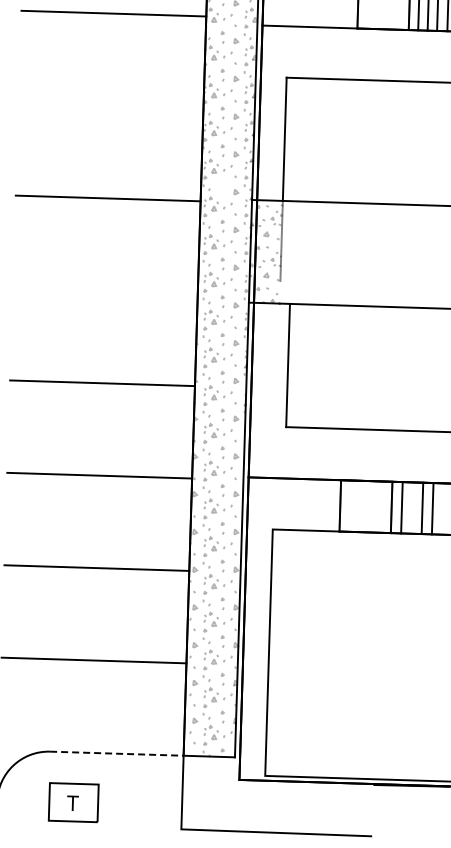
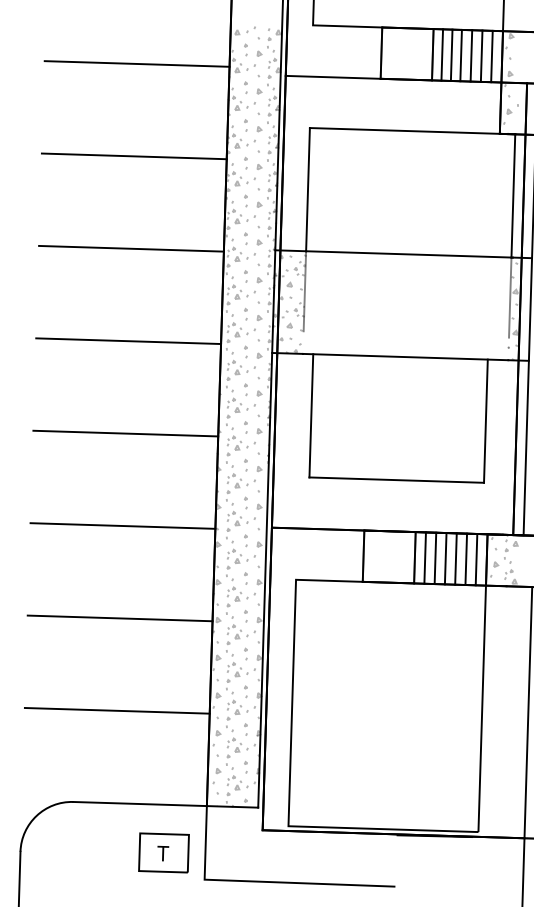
line: (110, 106) -> (133, 156), added
part: (222, 188) -> (245, 238), added
line: (105, 291) -> (128, 341), added
line: (412, 508) -> (435, 558), added
line: (443, 509) -> (466, 559), added
line: (117, 754) -> (140, 804), dashed -> solid
part: (73, 802) -> (163, 852), moved

